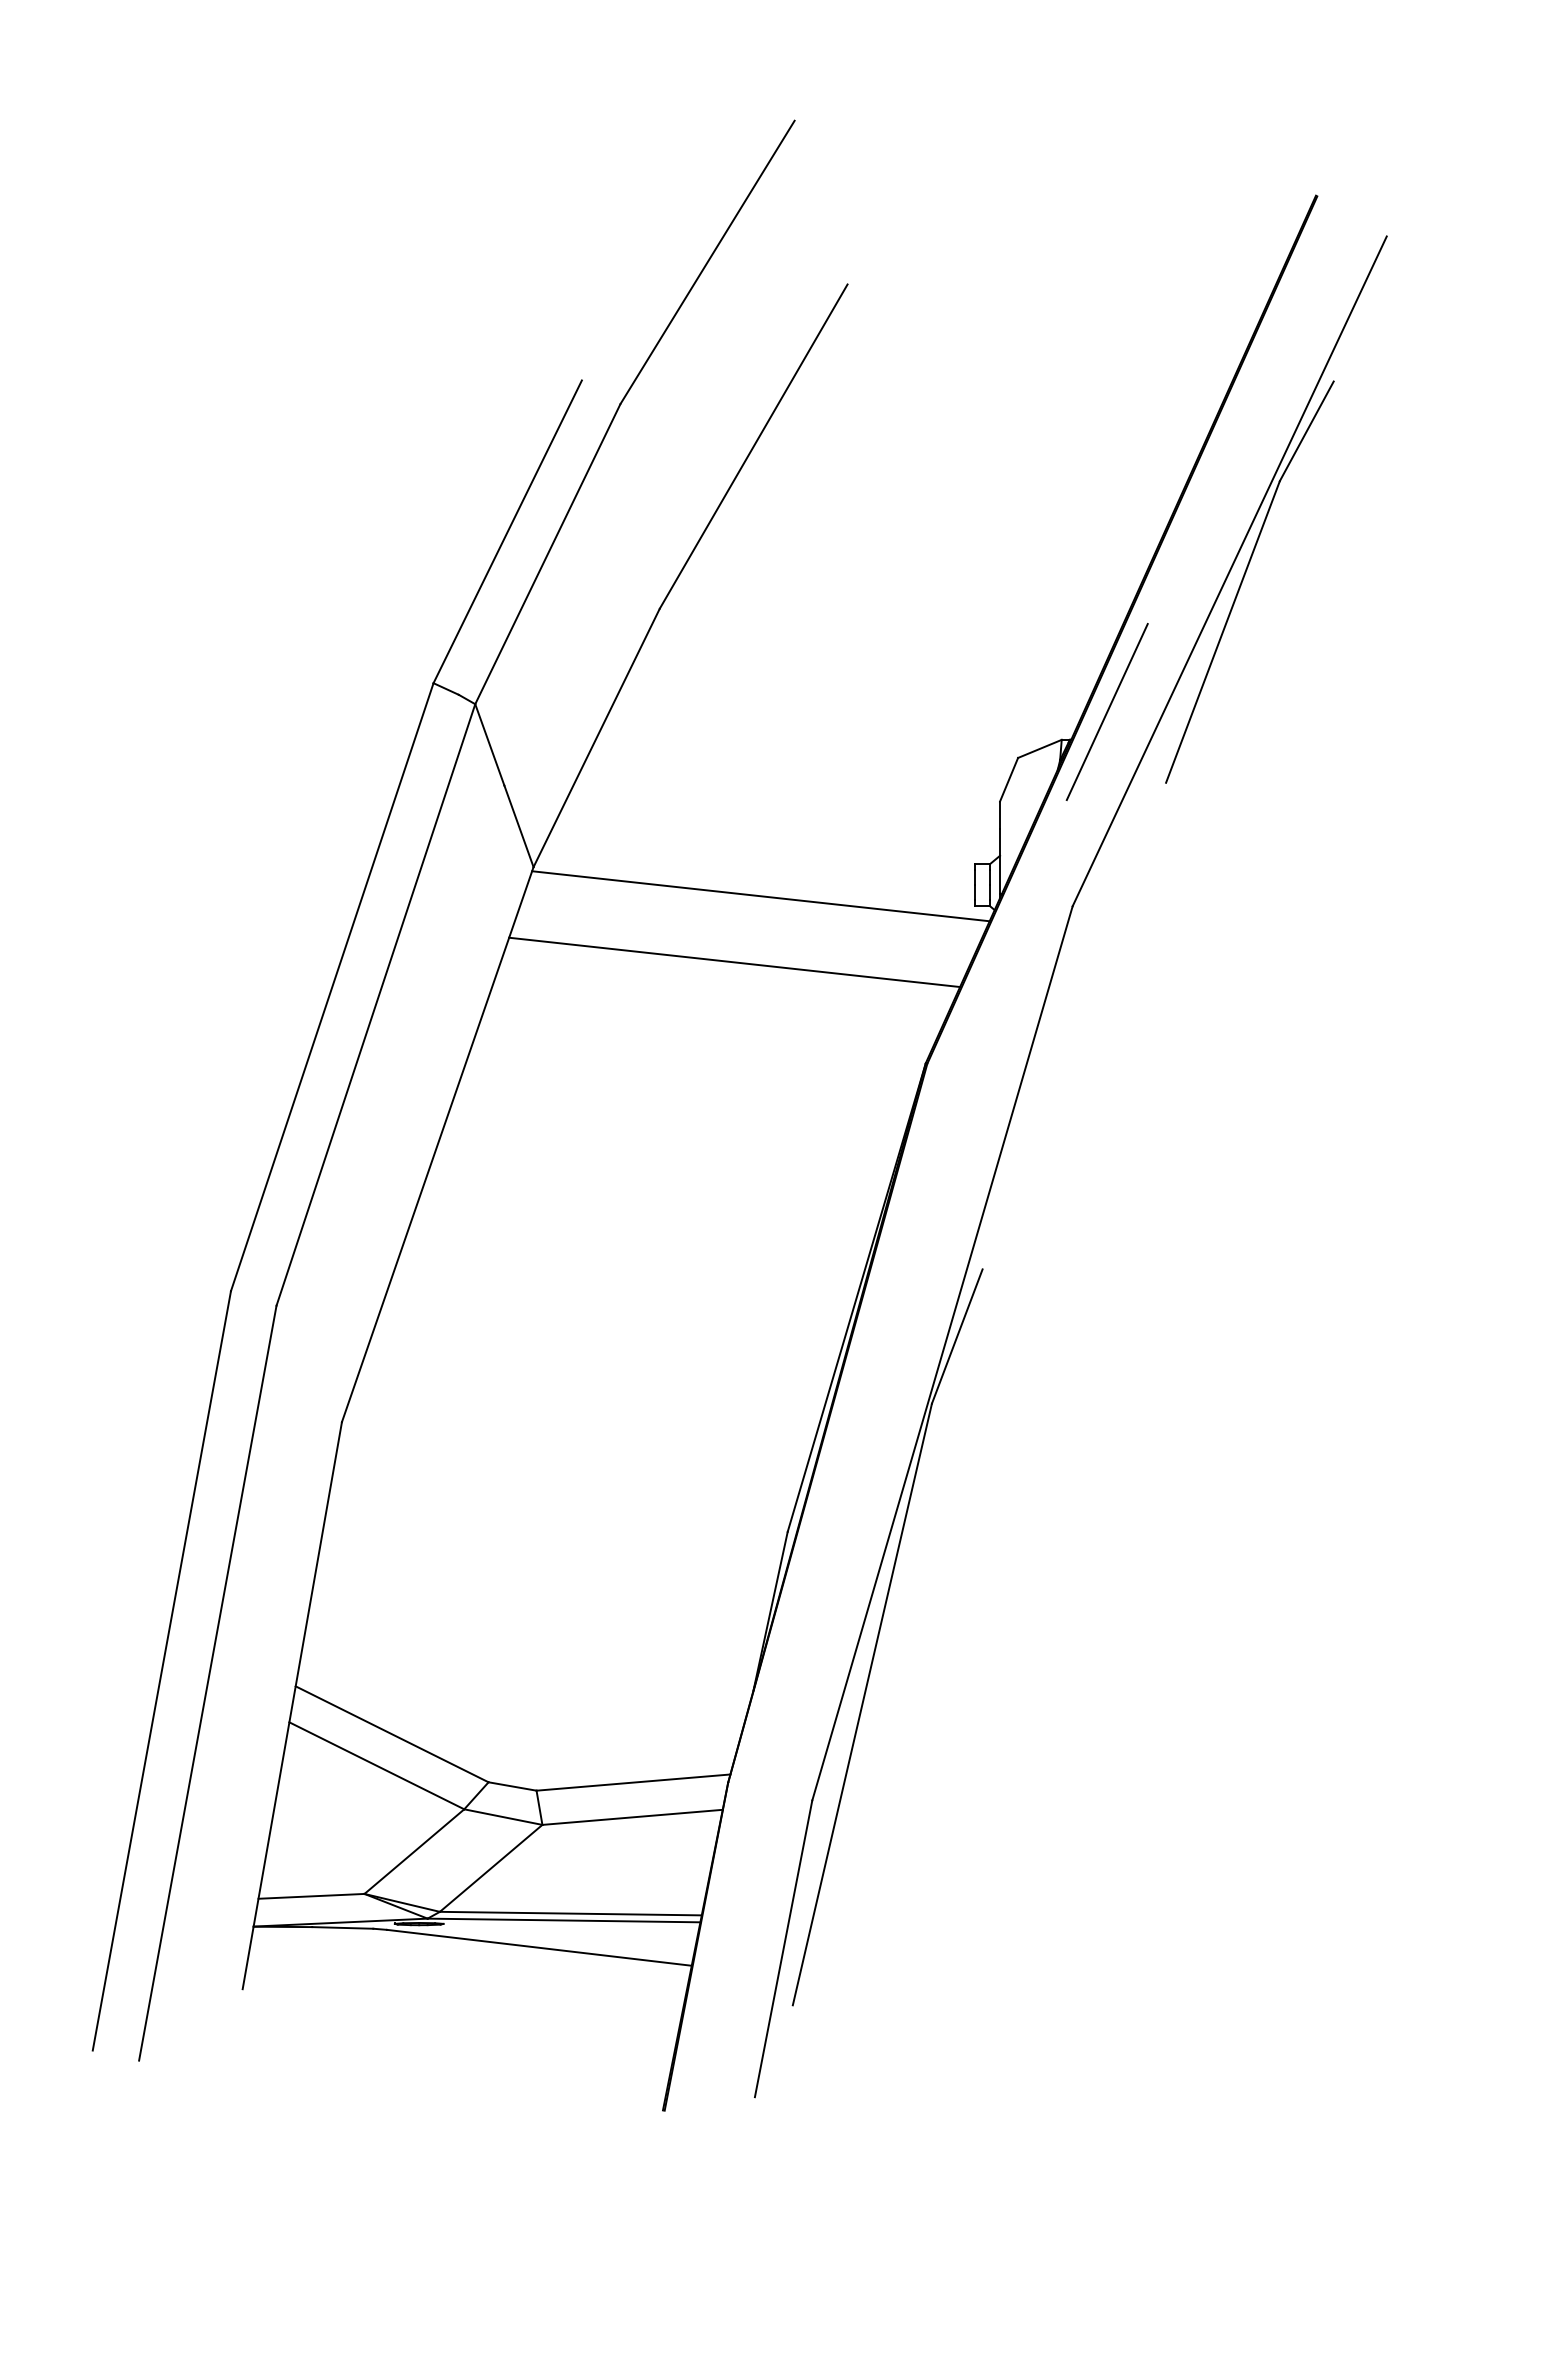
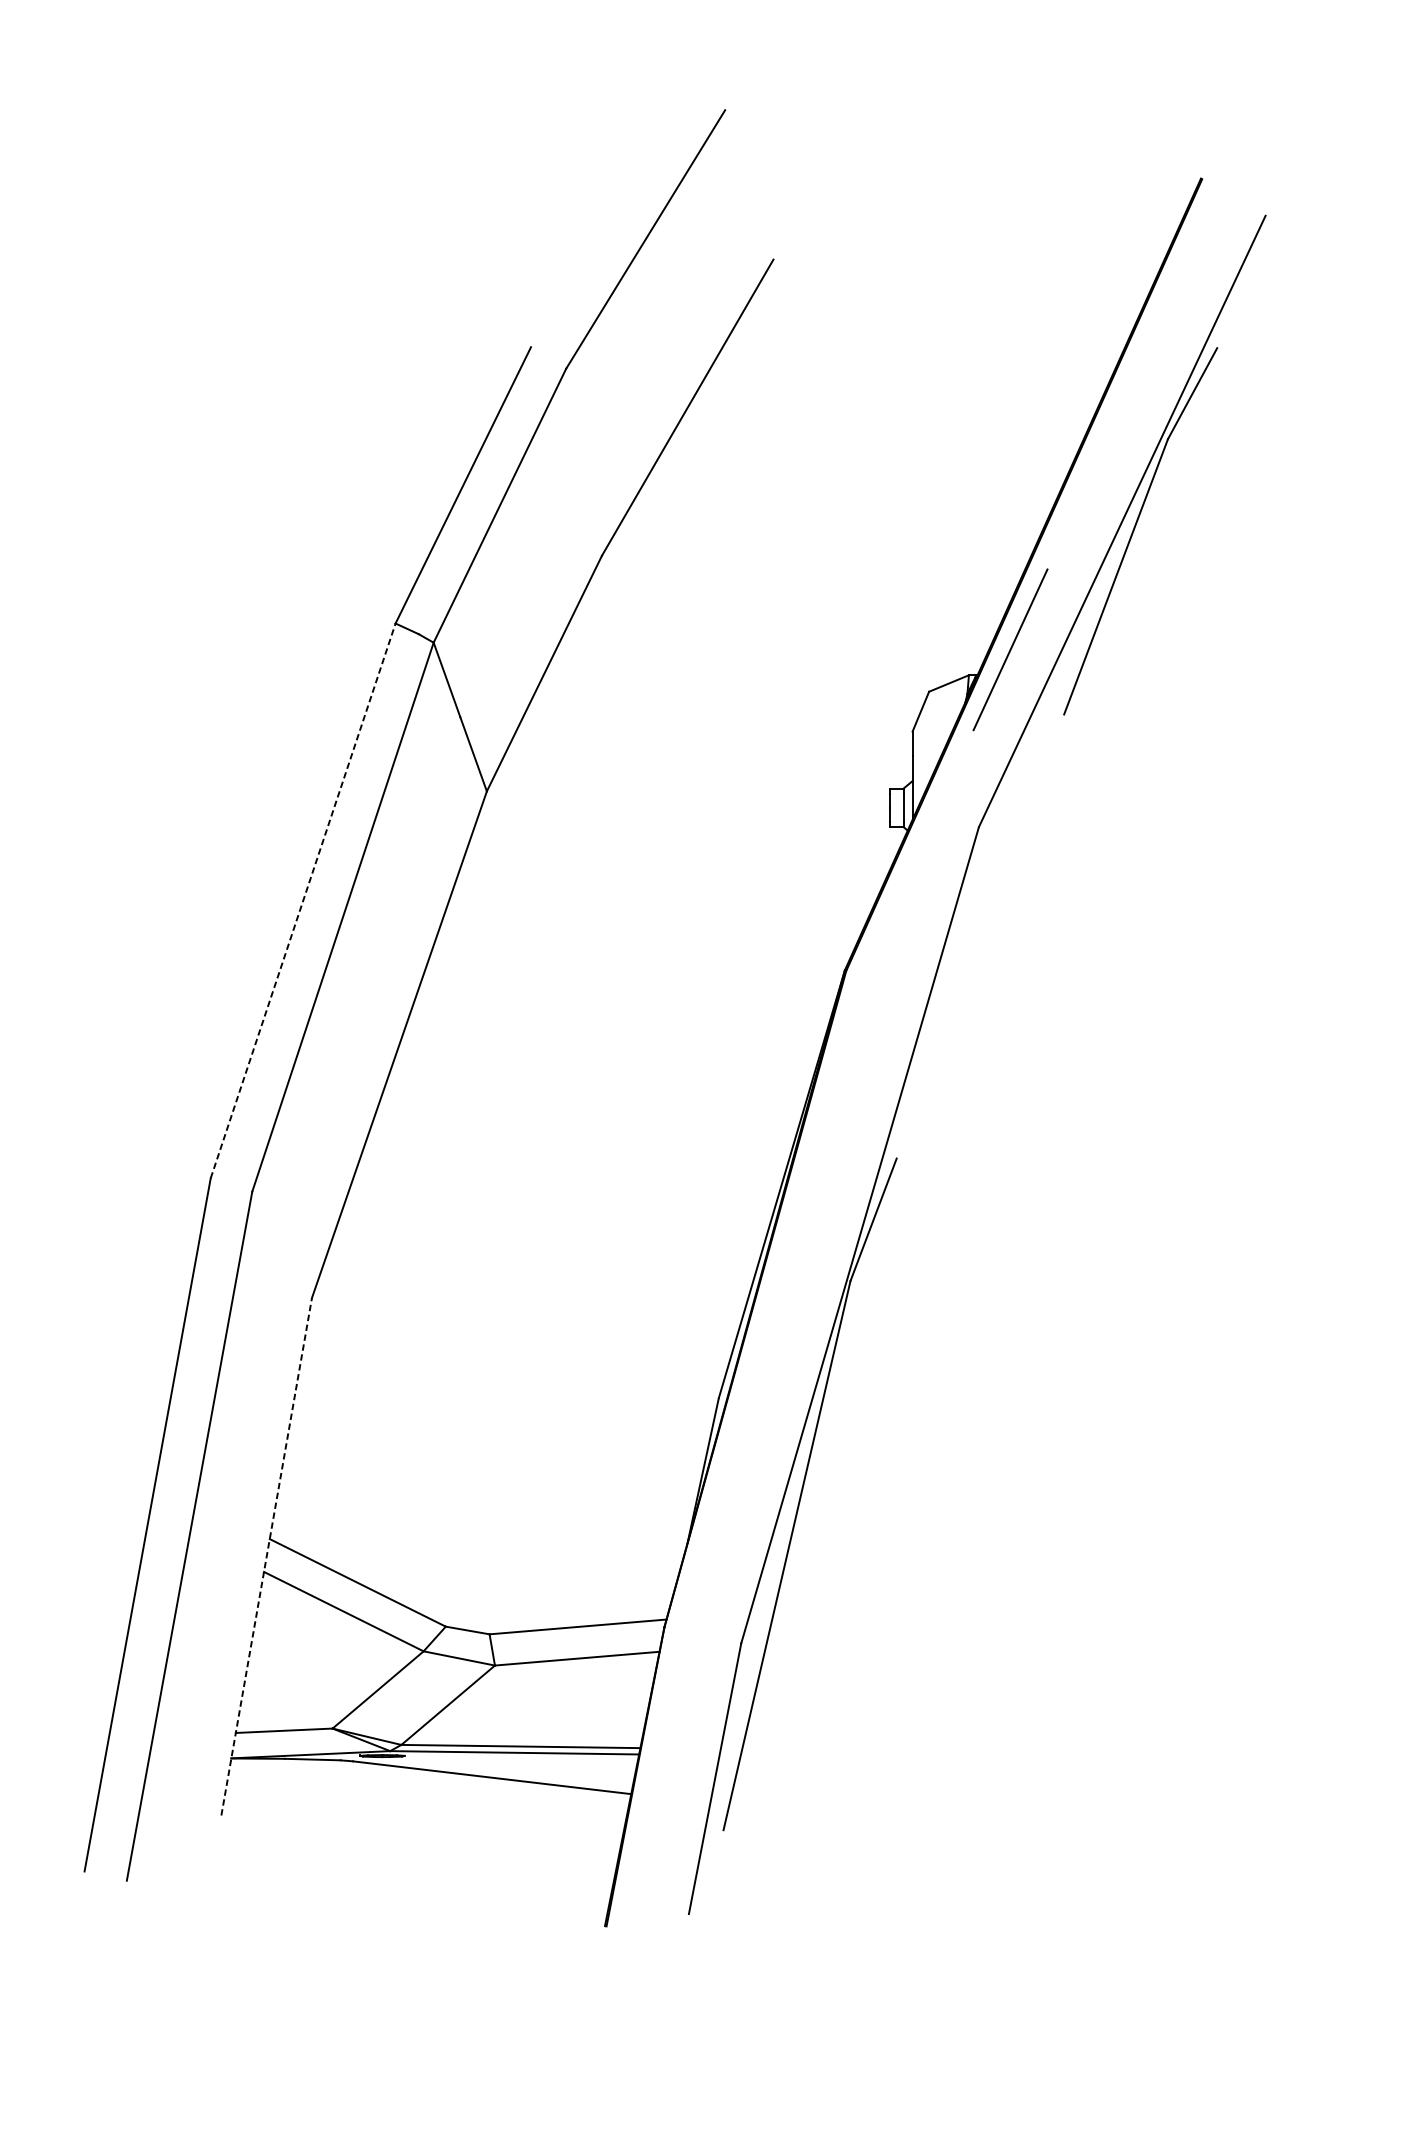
line: (760, 896) -> (694, 818), removed
line: (734, 962) -> (670, 878), removed
line: (332, 986) -> (303, 900), solid -> dashed
line: (292, 1705) -> (266, 1556), solid -> dashed

